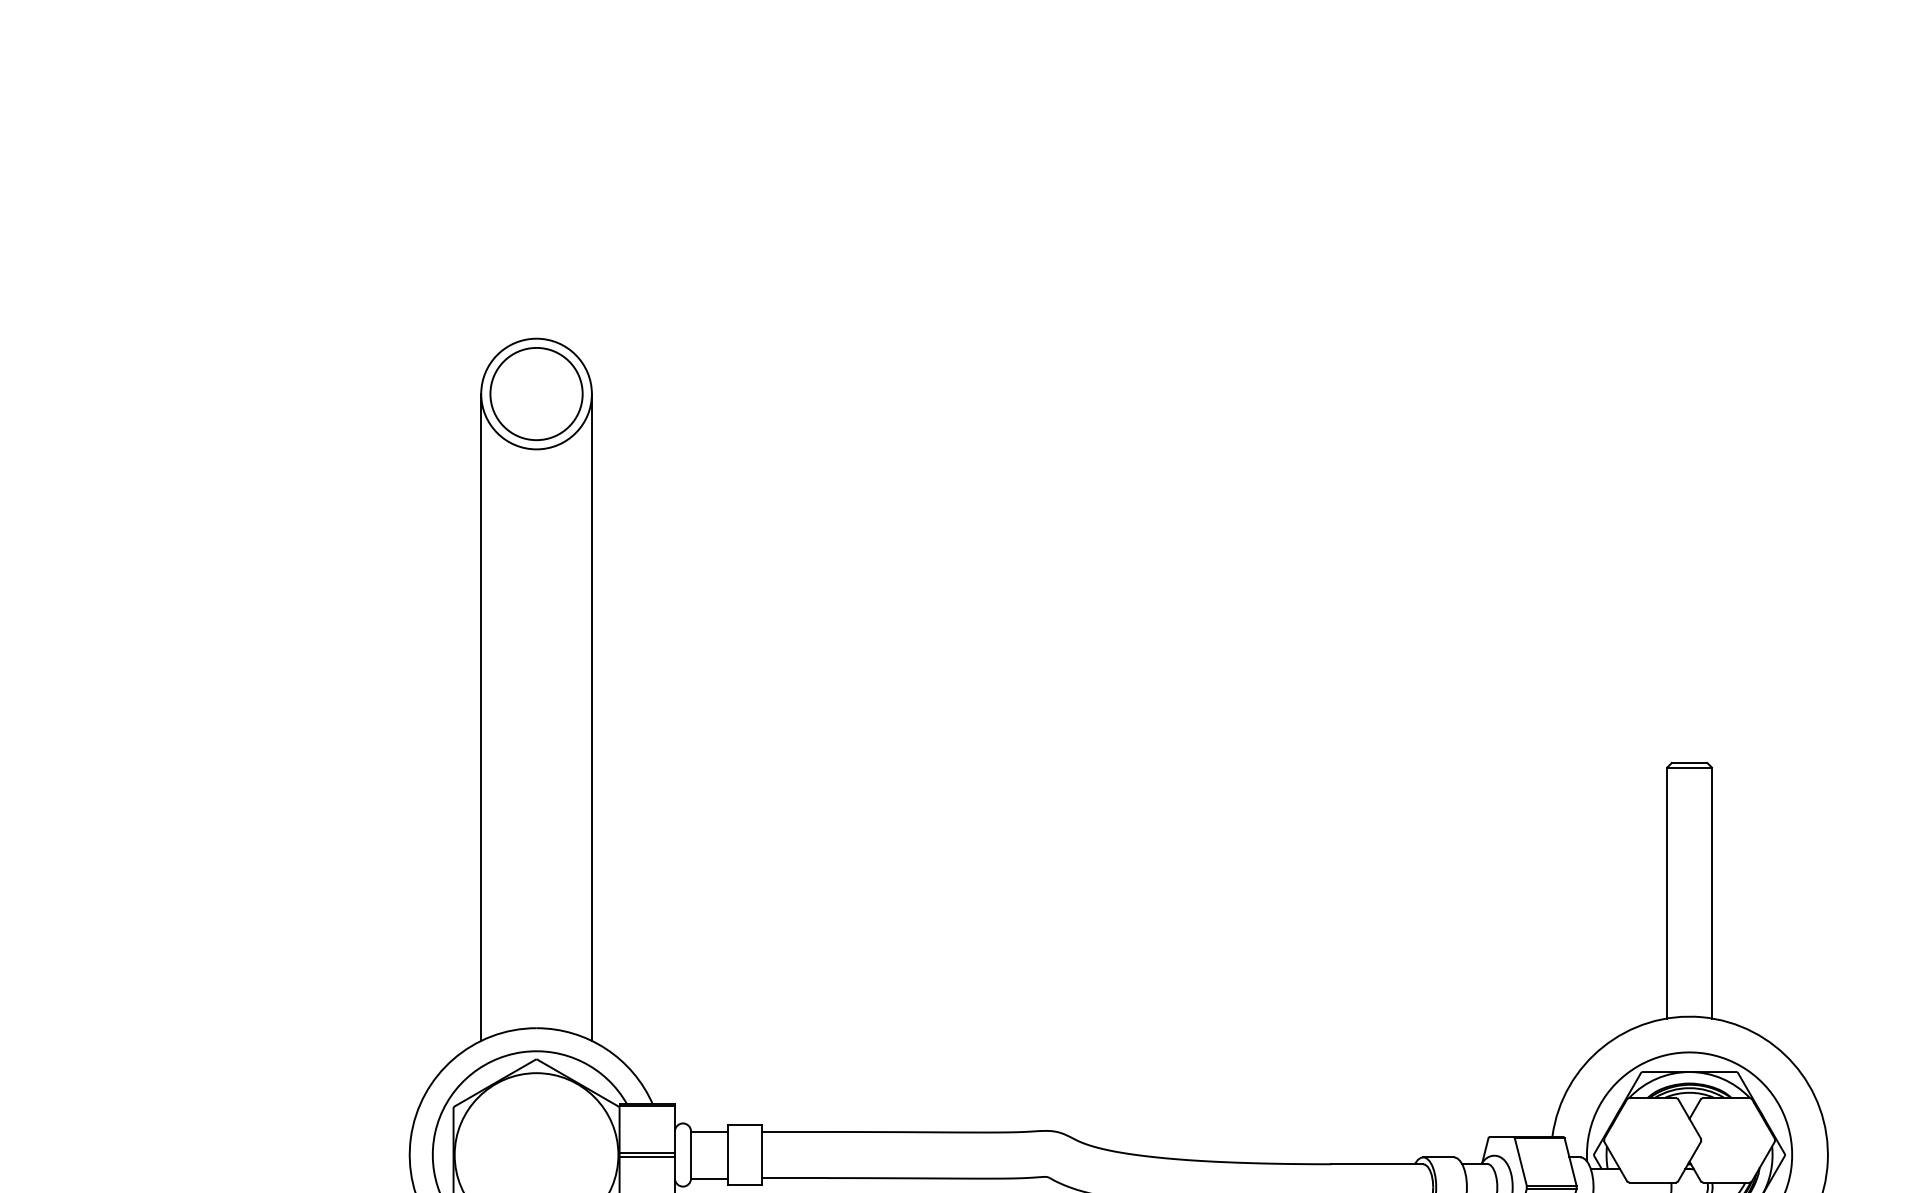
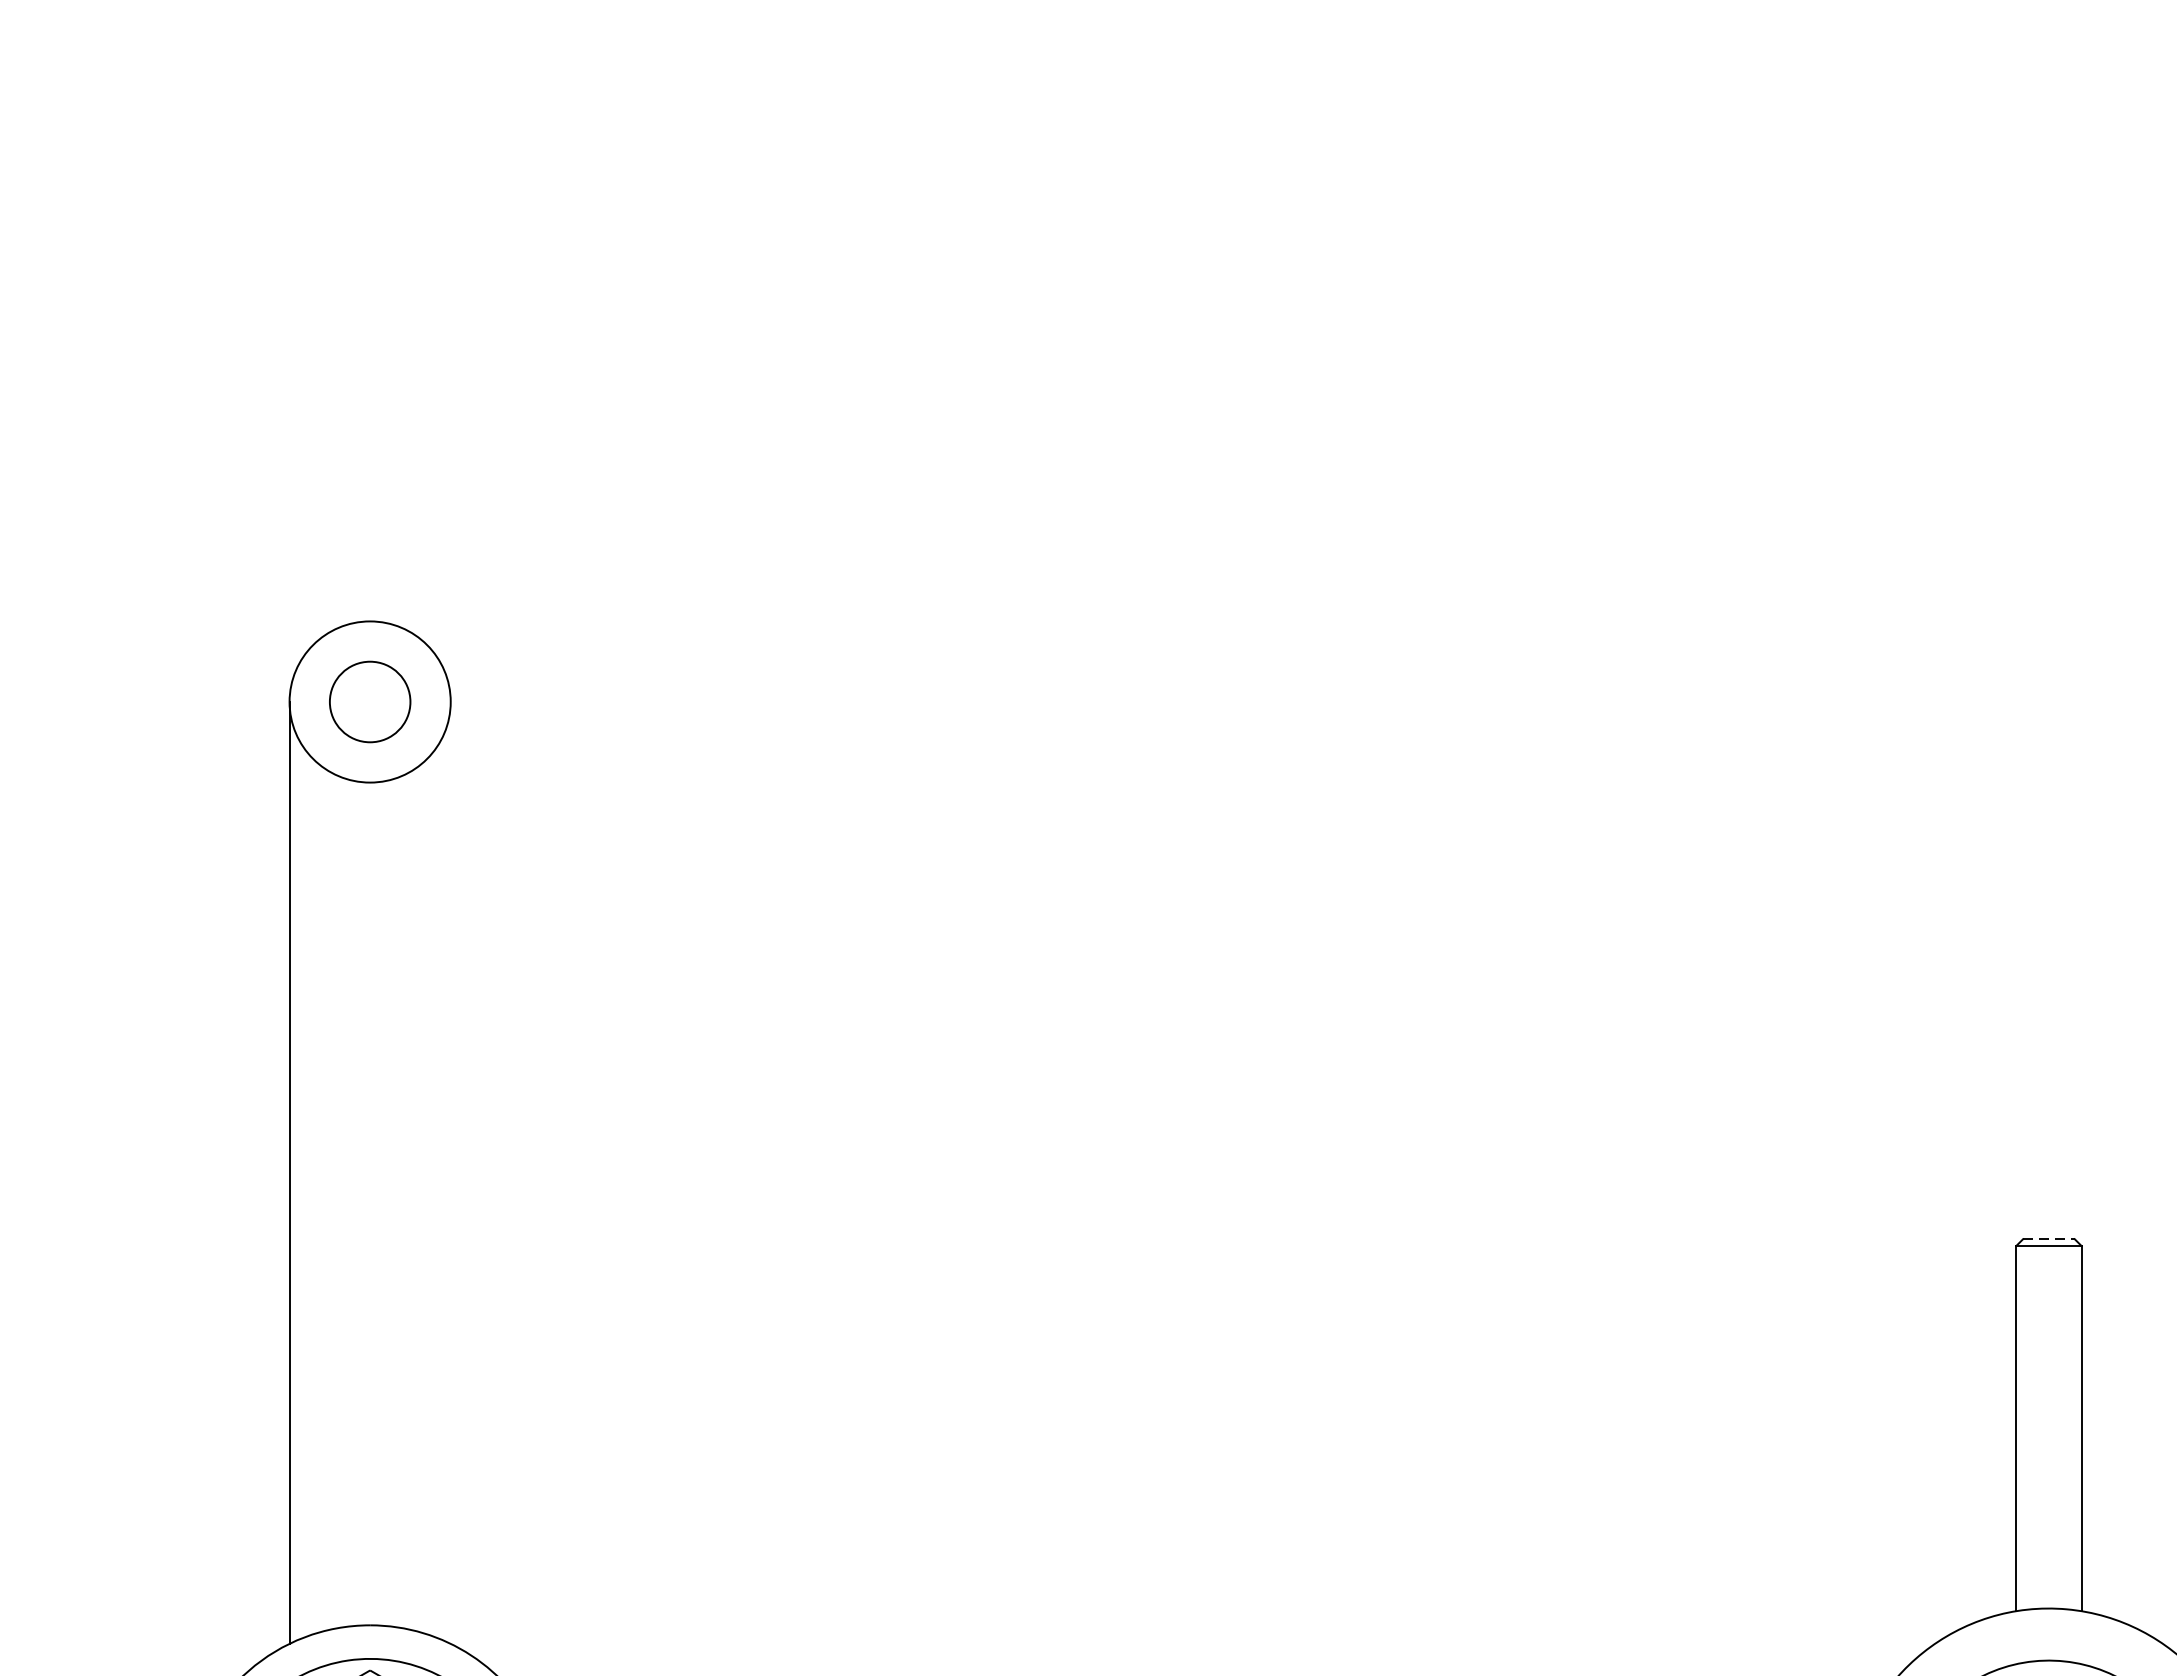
circle: (536, 393) -> (370, 701), size x0.6
line: (591, 717) -> (450, 1172), removed
line: (1689, 763) -> (2048, 1239), solid -> dashed

